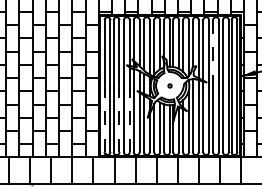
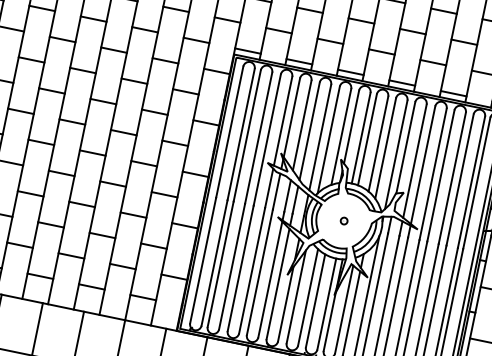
line: (213, 53) -> (441, 175), dashed -> solid
line: (104, 119) -> (203, 259), dashed -> solid
line: (119, 119) -> (232, 265), dashed -> solid
line: (129, 119) -> (251, 269), dashed -> solid

